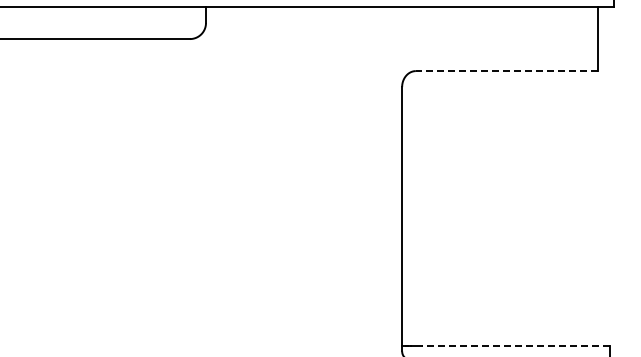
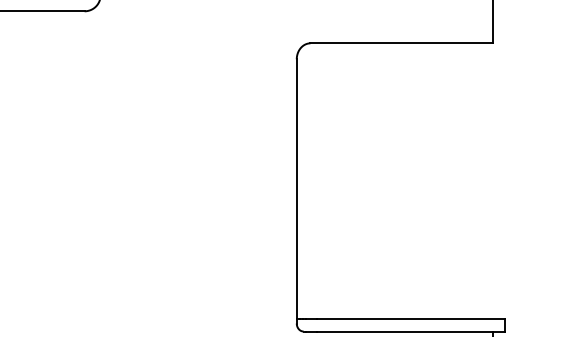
line: (506, 71) -> (401, 43), dashed -> solid
line: (515, 346) -> (410, 318), dashed -> solid

